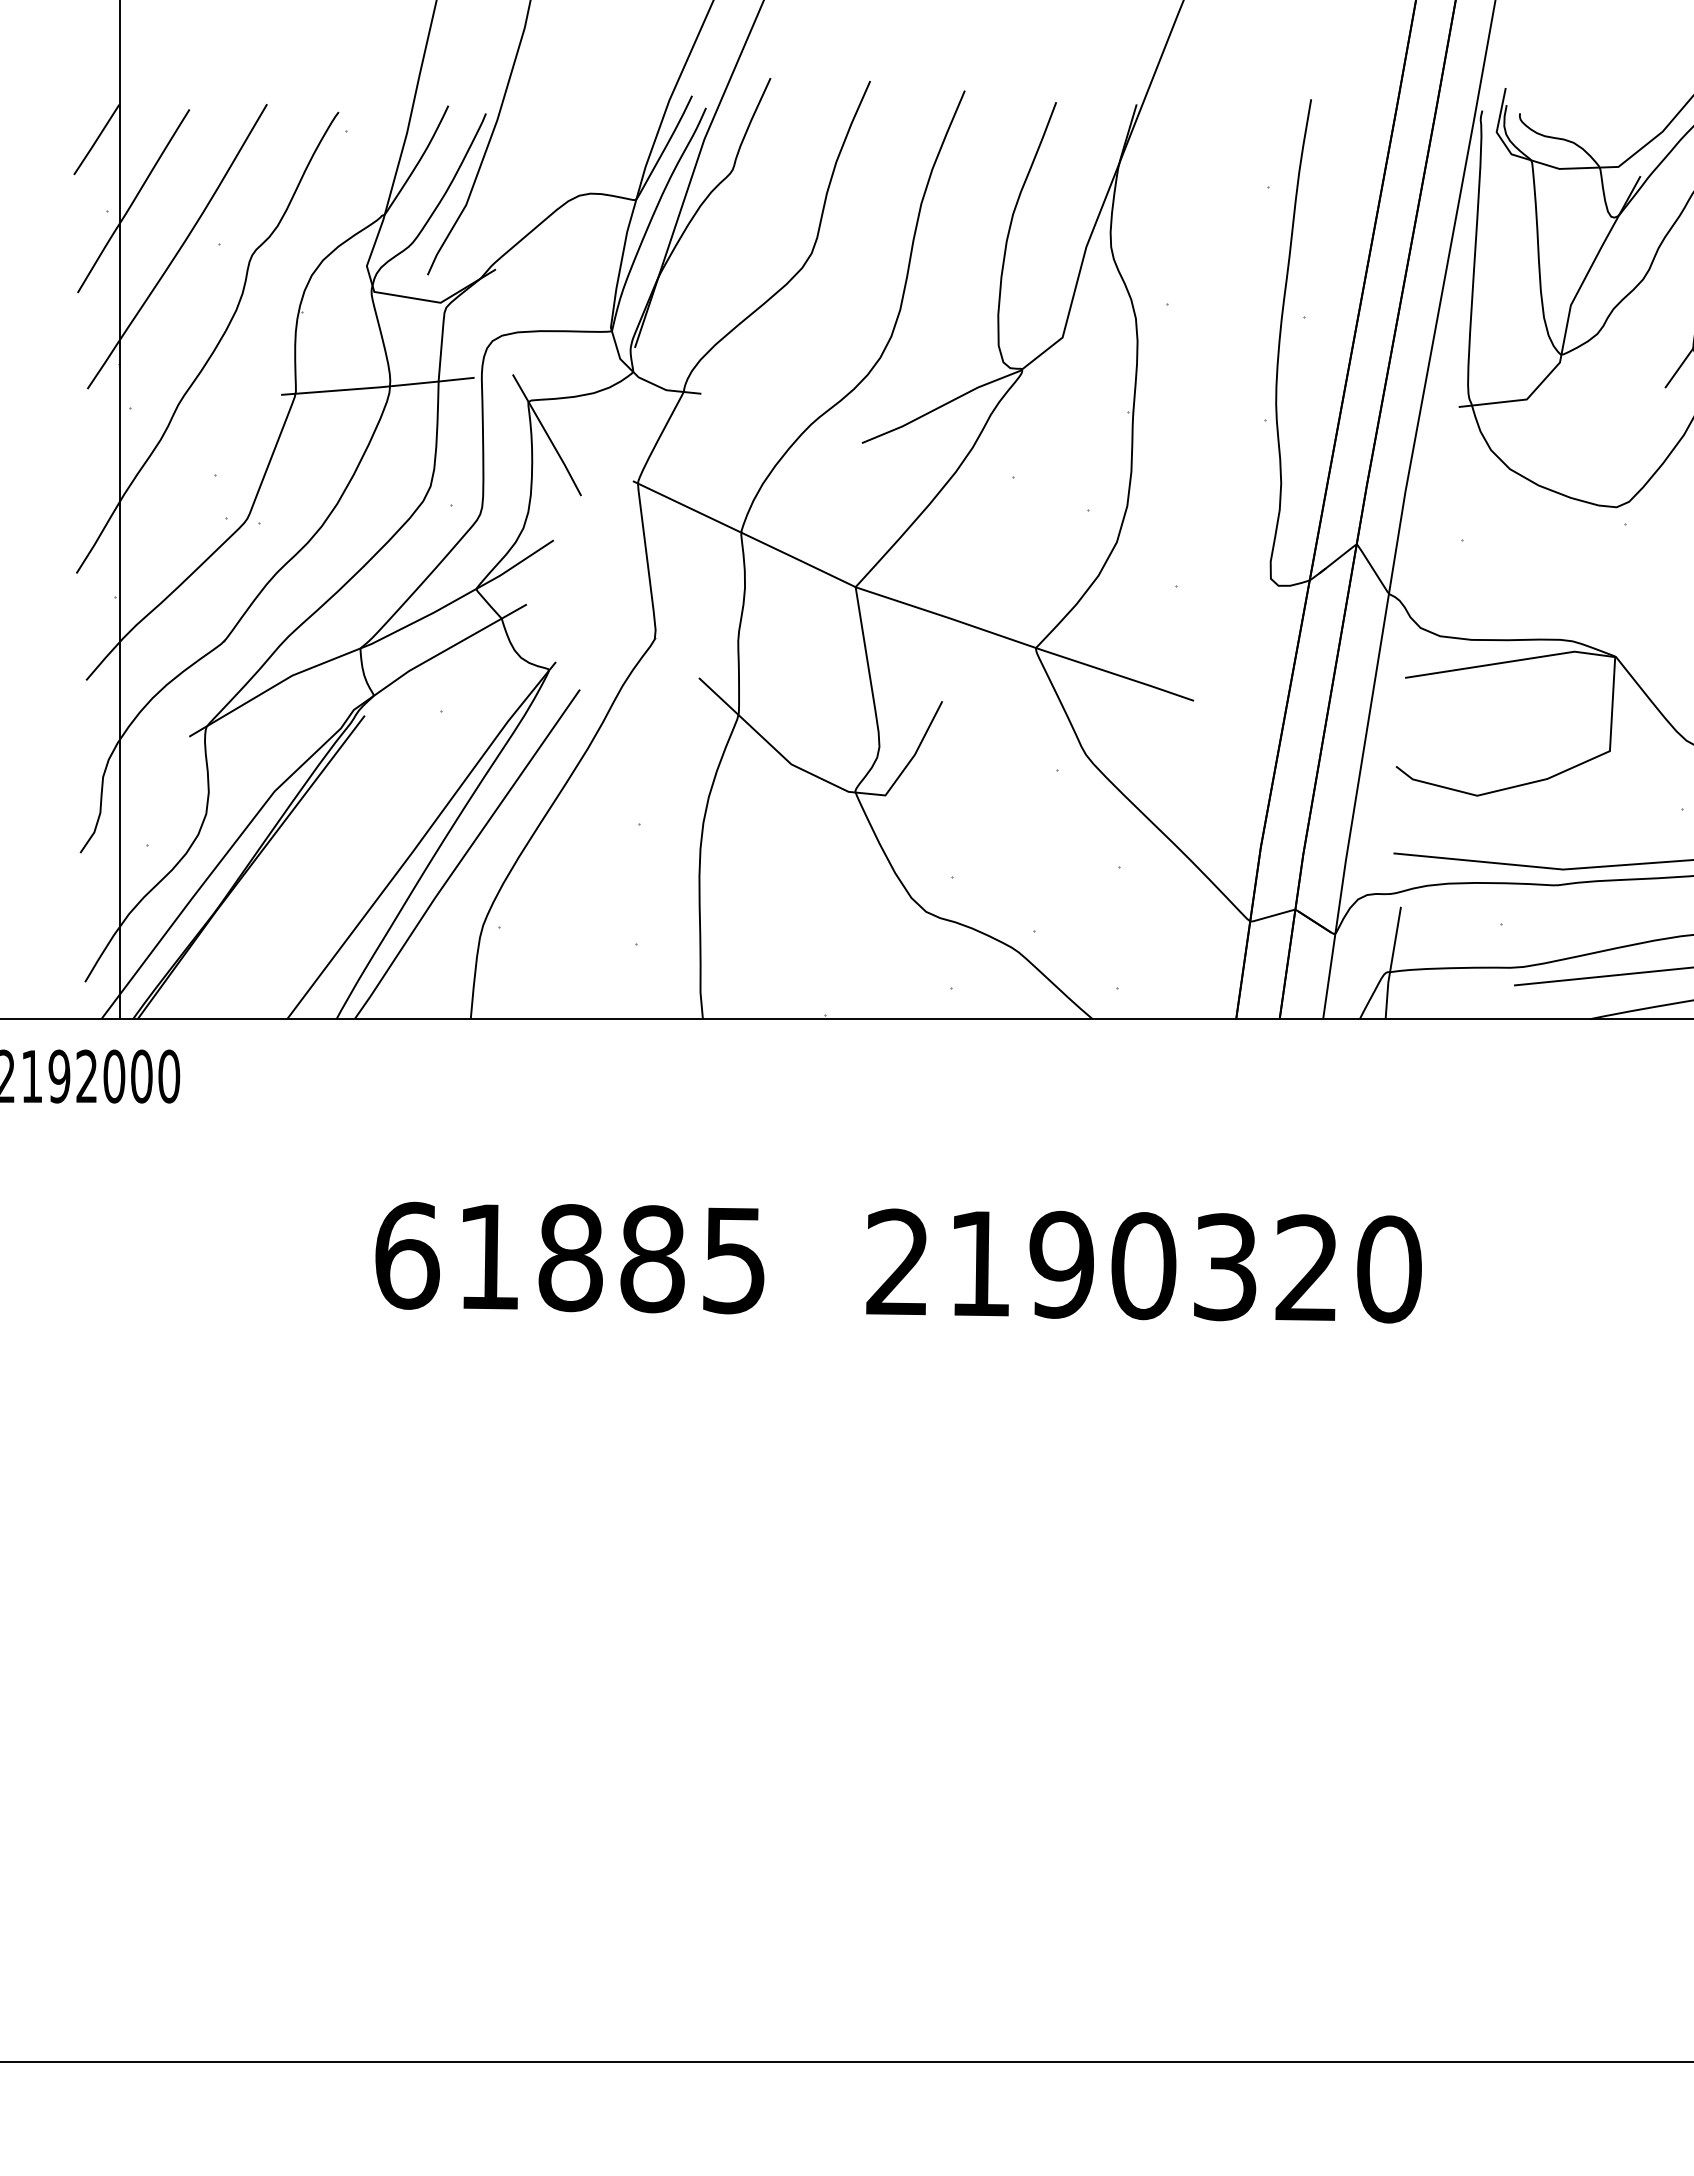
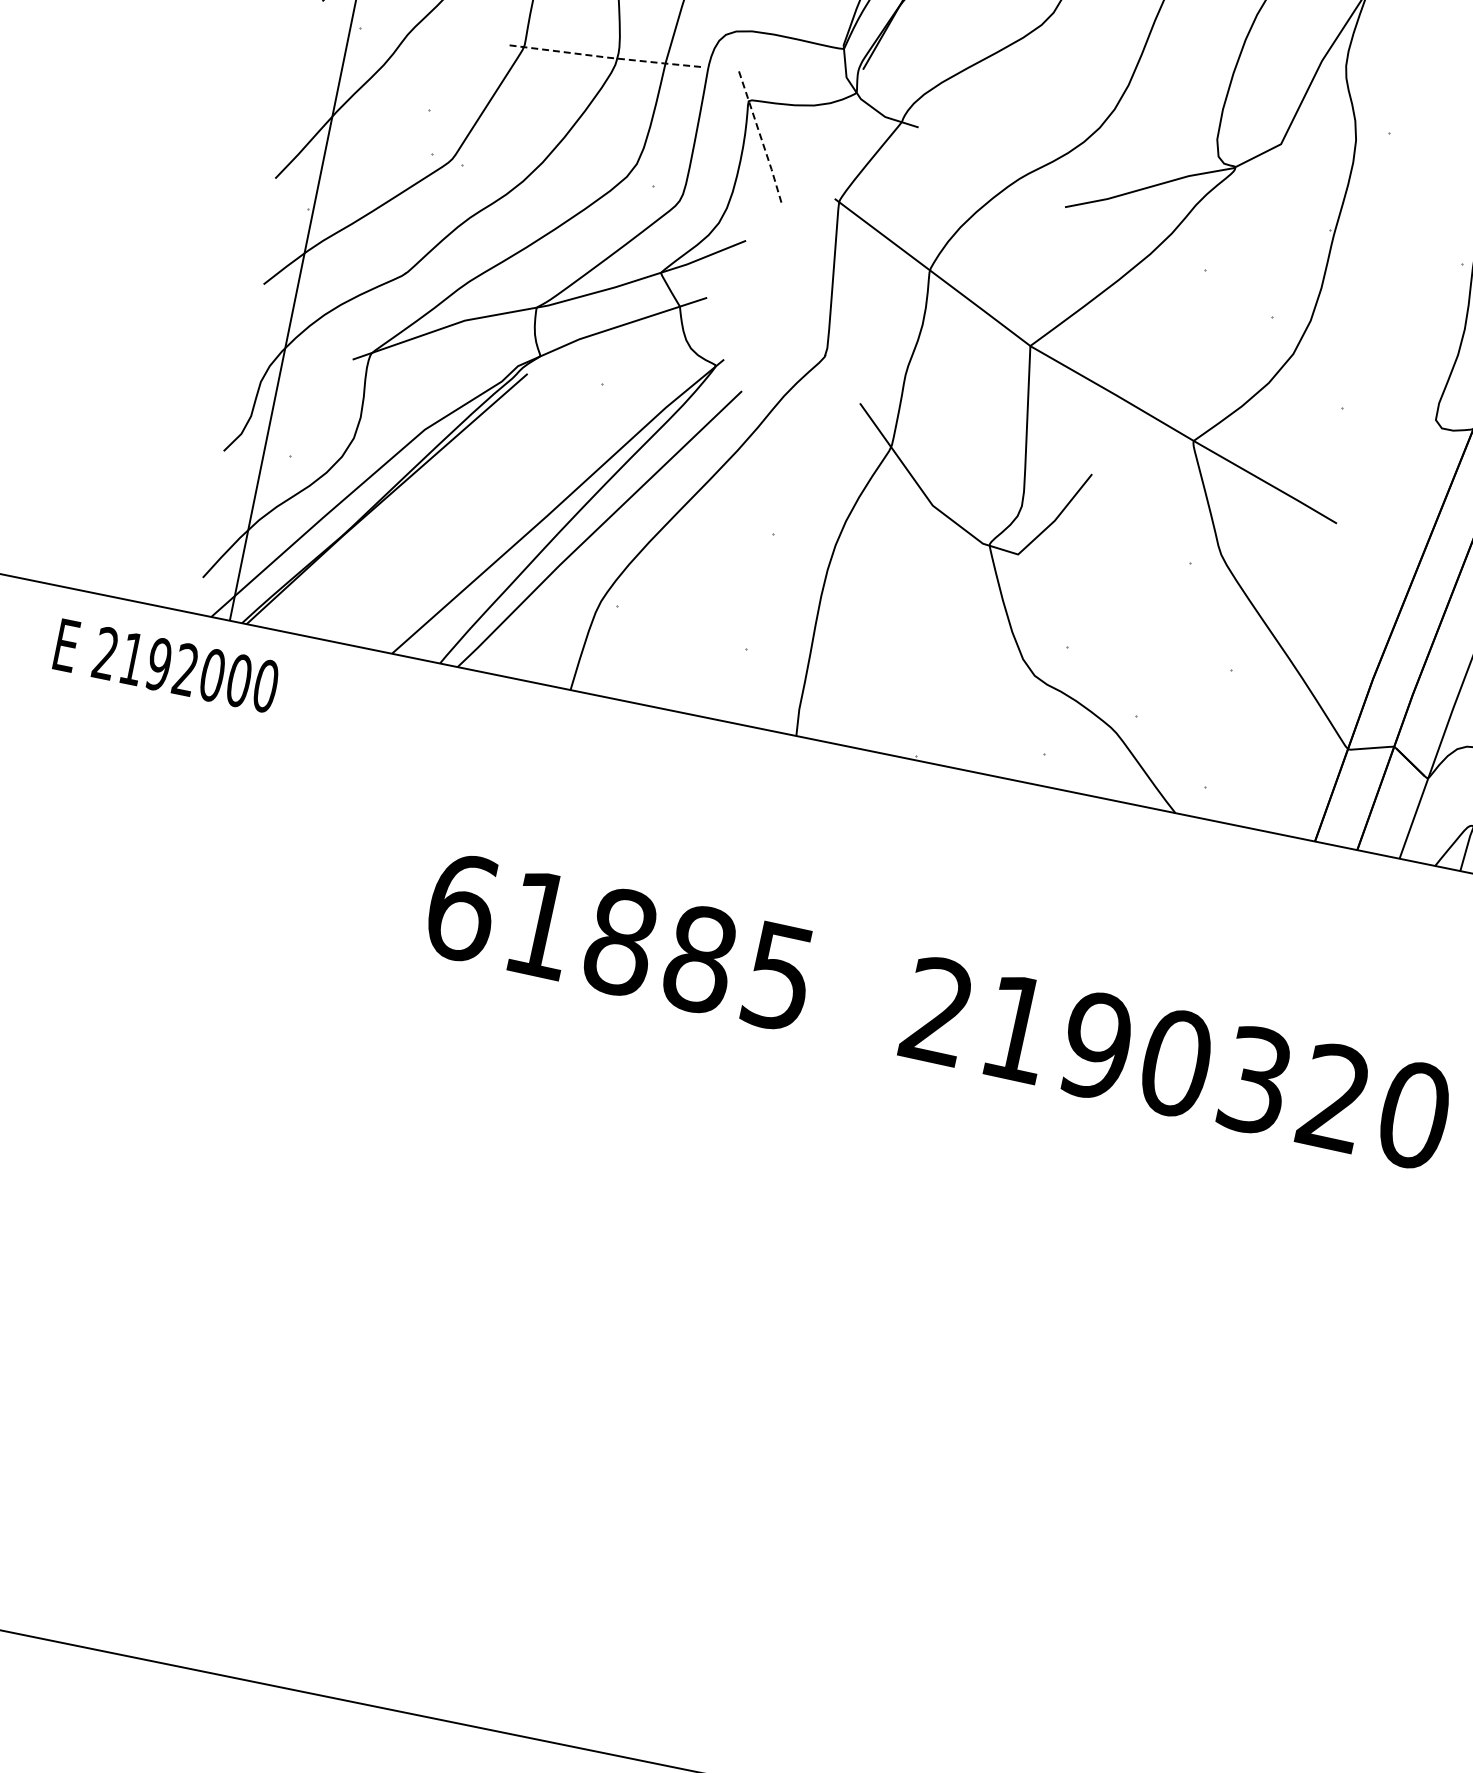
line: (379, 387) -> (606, 57), solid -> dashed
line: (547, 435) -> (760, 137), solid -> dashed

